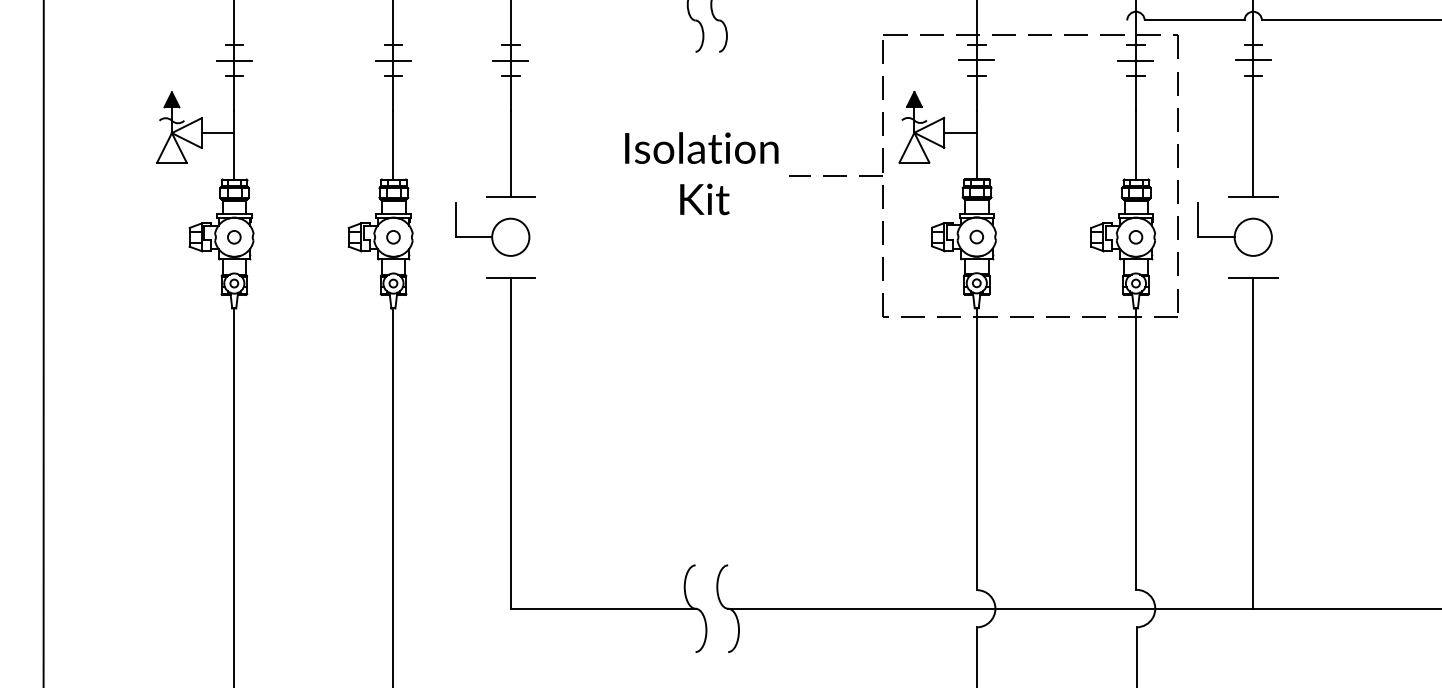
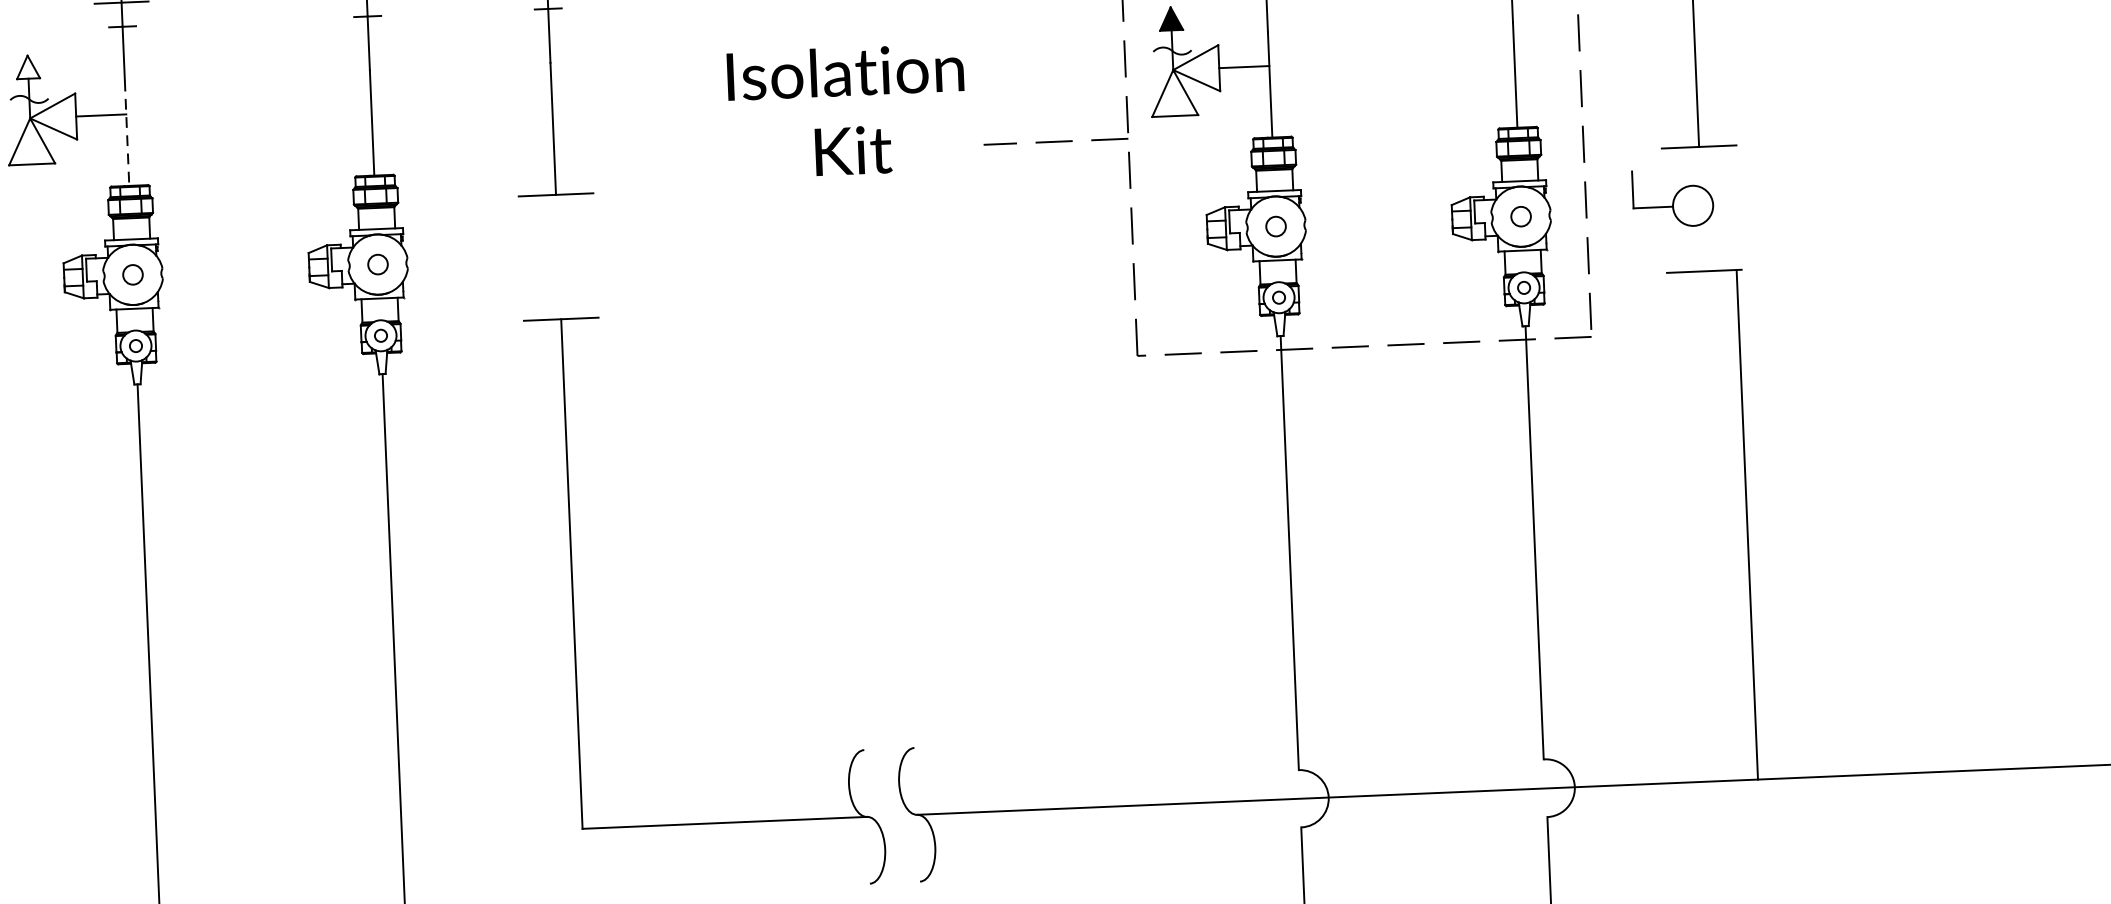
fill: (171, 99) -> (27, 66), removed
line: (234, 145) -> (127, 133), solid -> dashed
text: (701, 173) -> (846, 111), moved
part: (492, 229) -> (529, 246), removed
part: (1234, 229) -> (1672, 198), size x0.7
line: (1253, 442) -> (1747, 523), moved

